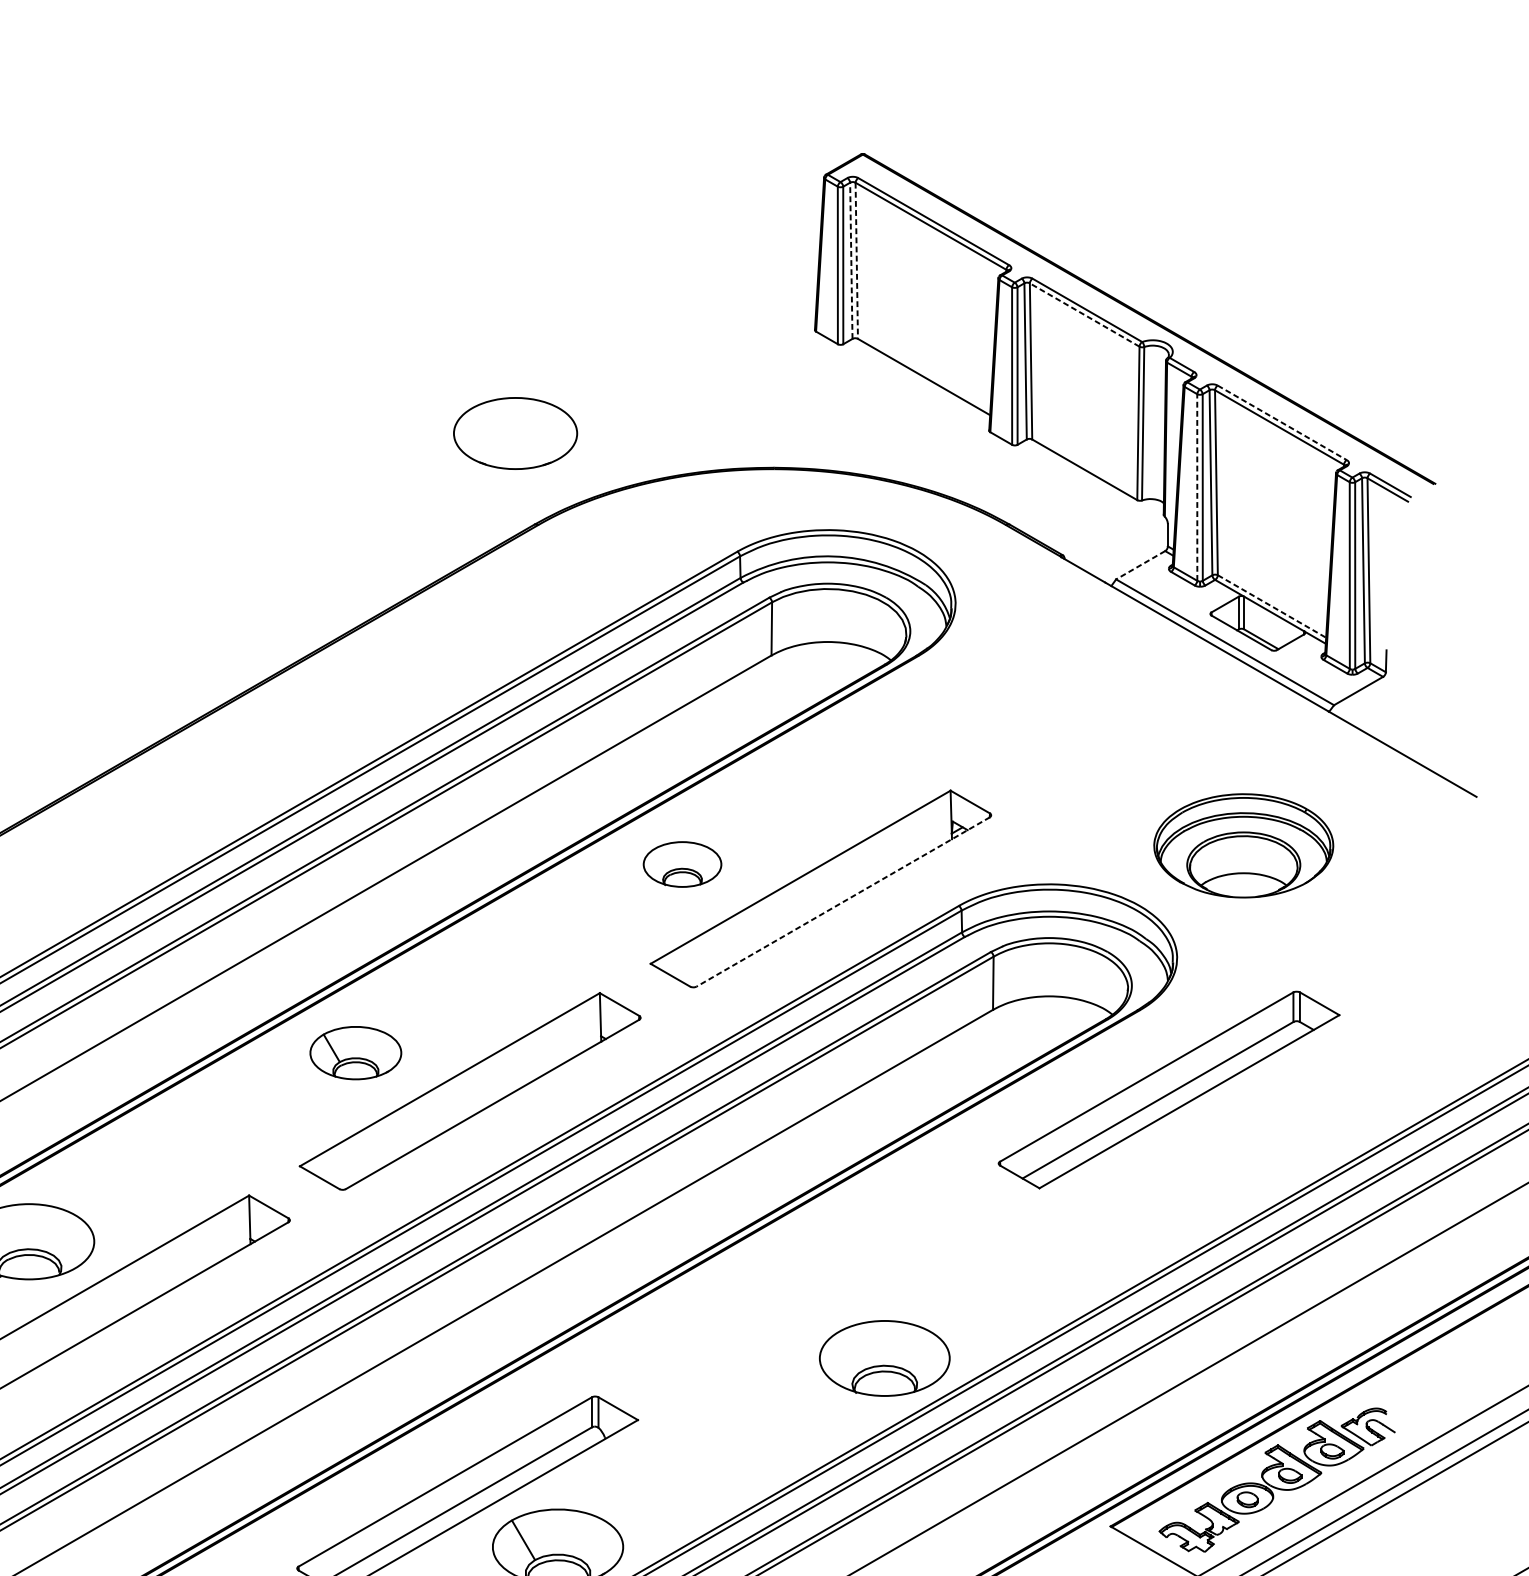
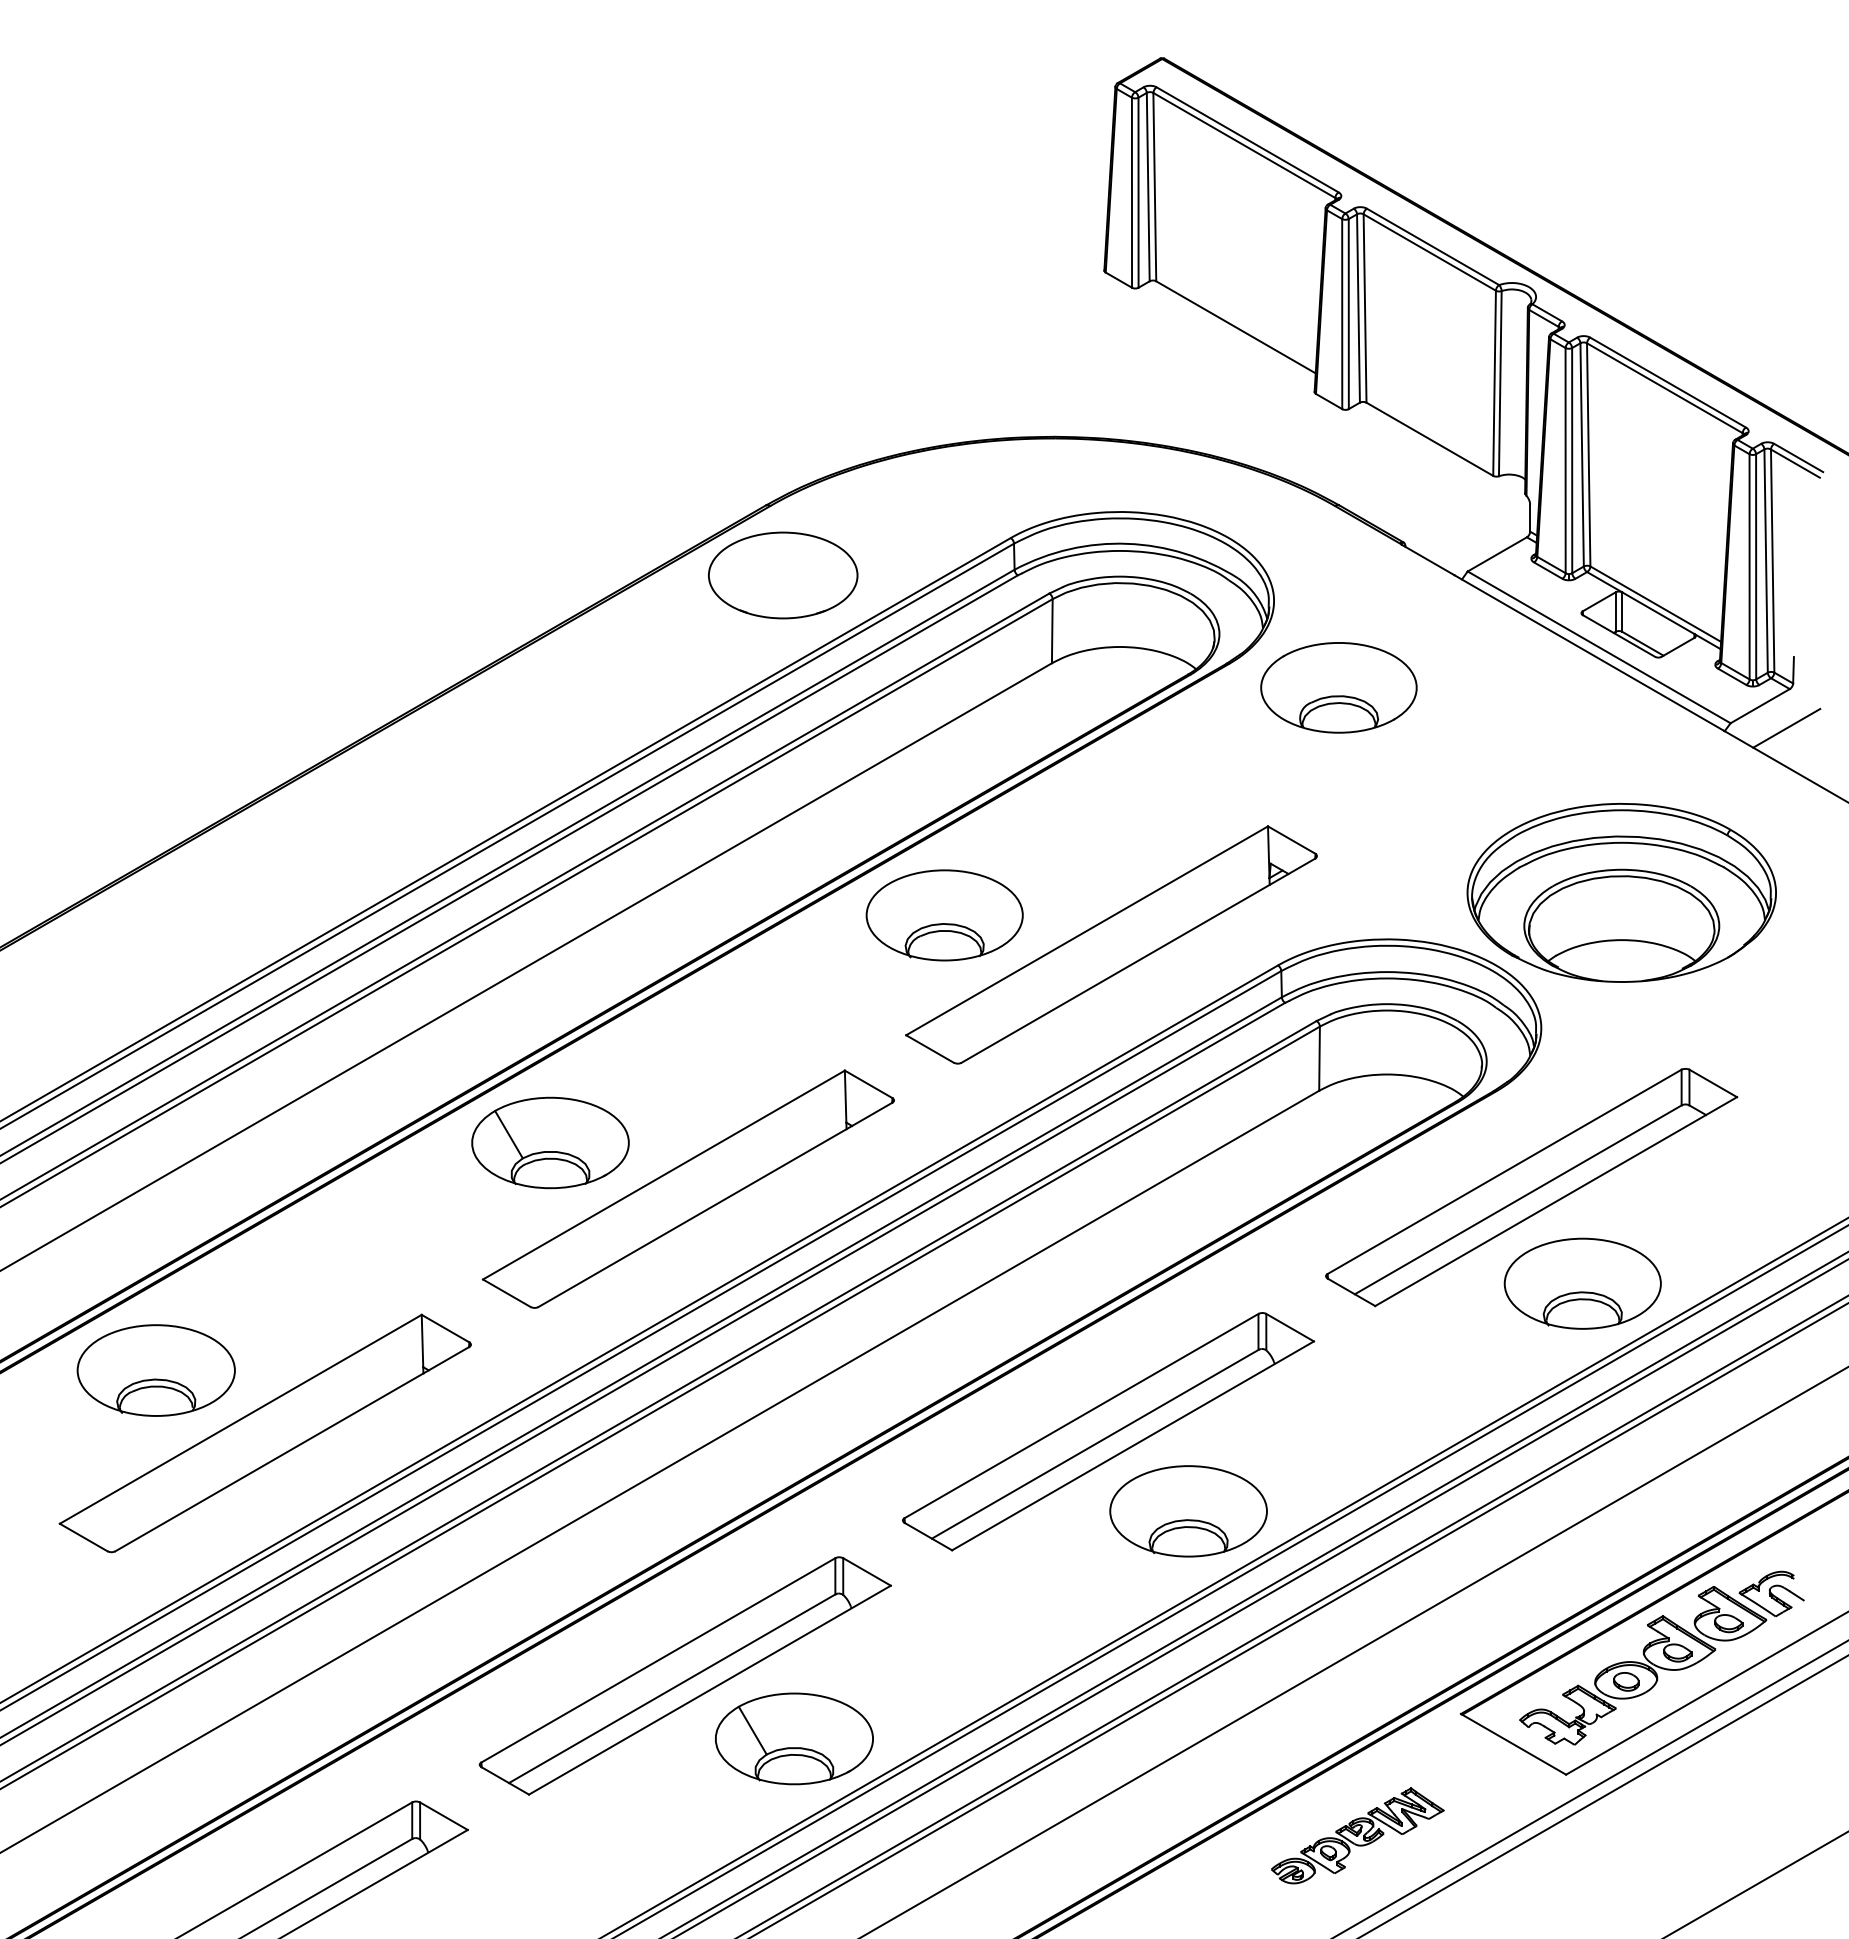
line: (851, 260) -> (1148, 186), dashed -> solid
line: (856, 261) -> (1154, 187), dashed -> solid
line: (1084, 315) -> (1429, 252), dashed -> solid
line: (1282, 422) -> (1668, 382), dashed -> solid
part: (515, 433) -> (783, 575), moved
line: (1197, 487) -> (1565, 460), dashed -> solid
line: (1139, 565) -> (1496, 554), dashed -> solid
line: (1272, 606) -> (1656, 604), dashed -> solid
part: (1009, 675) -> (1338, 687), added
line: (1380, 708) -> (1786, 727), added
part: (1243, 845) -> (1621, 892), size x1.43
part: (682, 864) -> (944, 915), size x1.67
line: (843, 901) -> (1138, 960), dashed -> solid
part: (355, 1052) -> (550, 1142), size x1.43
part: (1211, 1169) -> (1582, 1283), added
part: (818, 1292) -> (1108, 1431), added

